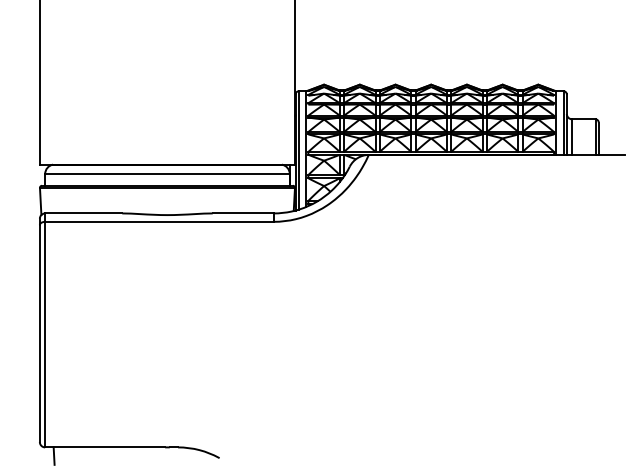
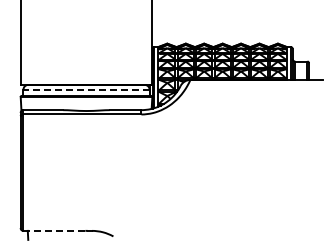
line: (167, 173) -> (86, 89), solid -> dashed
line: (105, 446) -> (54, 230), solid -> dashed

